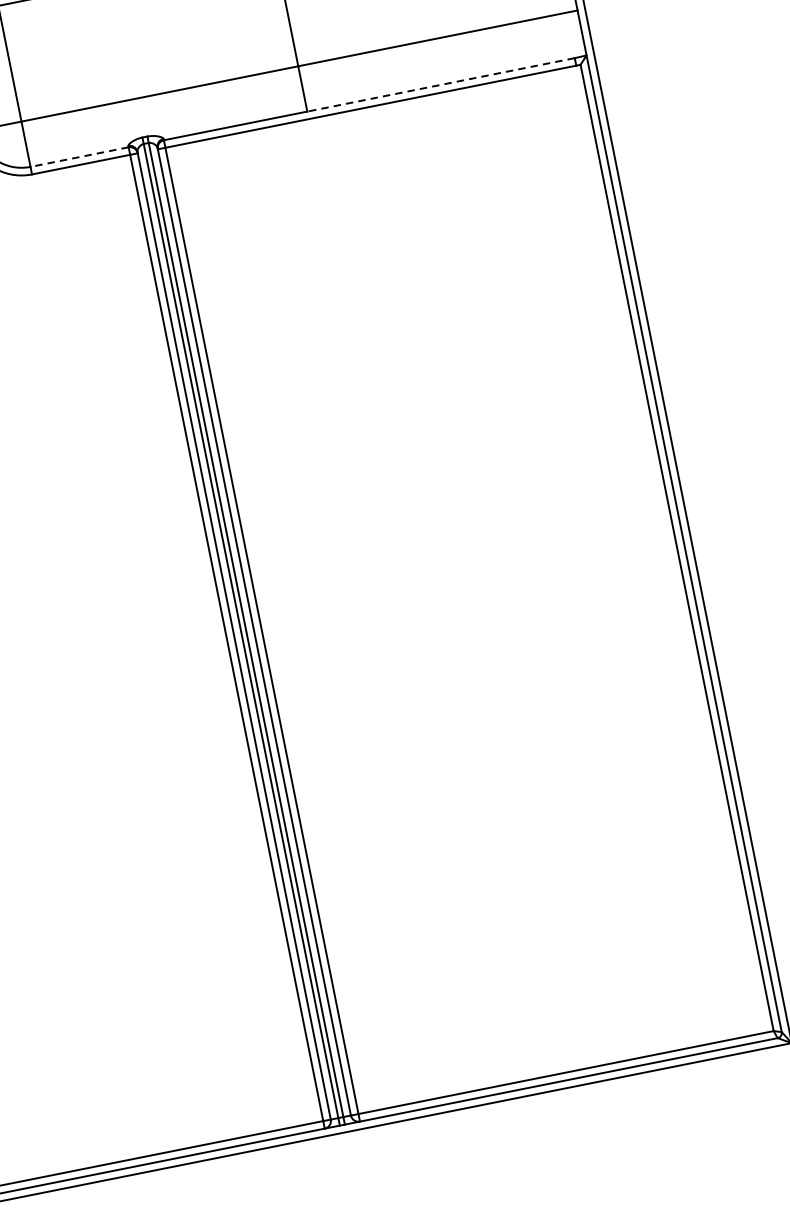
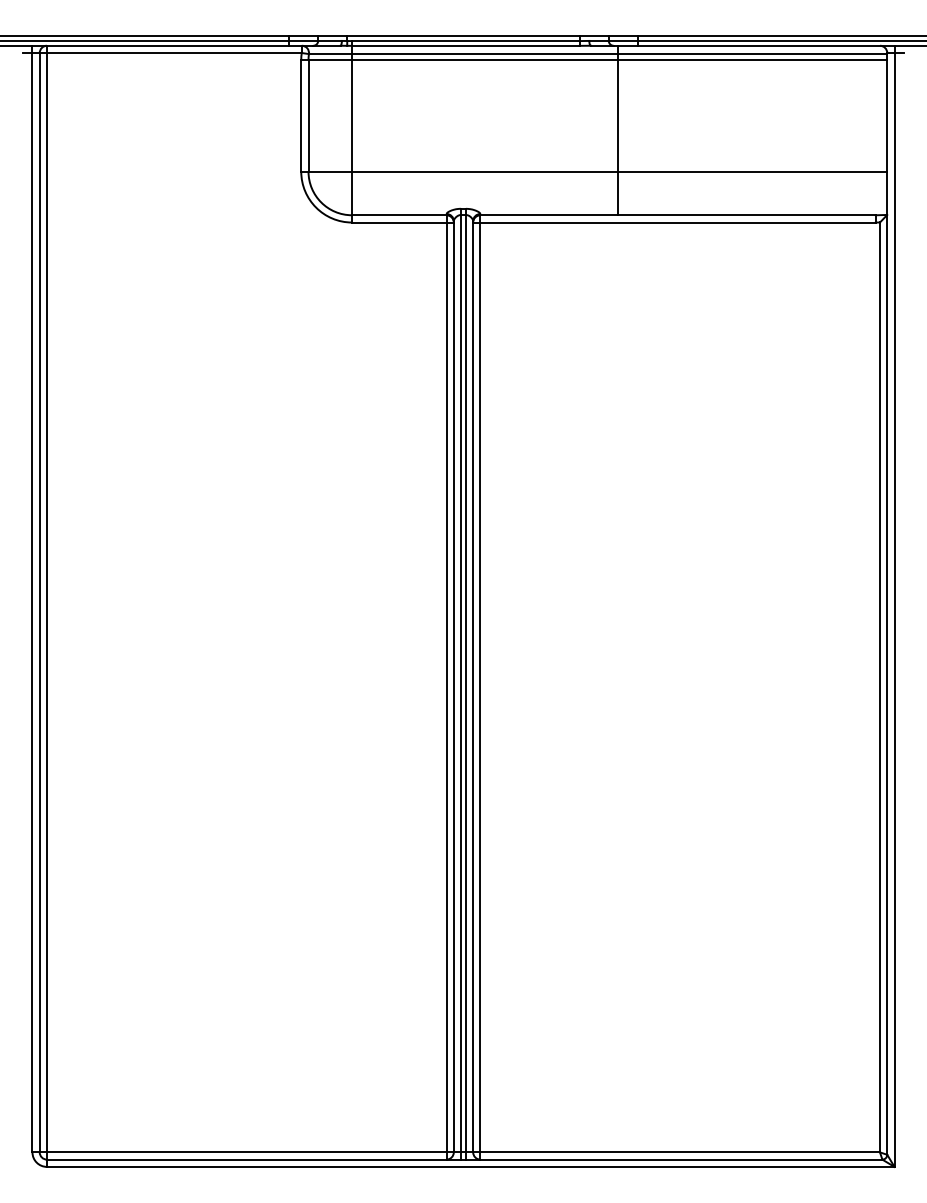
line: (441, 85) -> (747, 215), dashed -> solid
line: (78, 157) -> (398, 215), dashed -> solid

